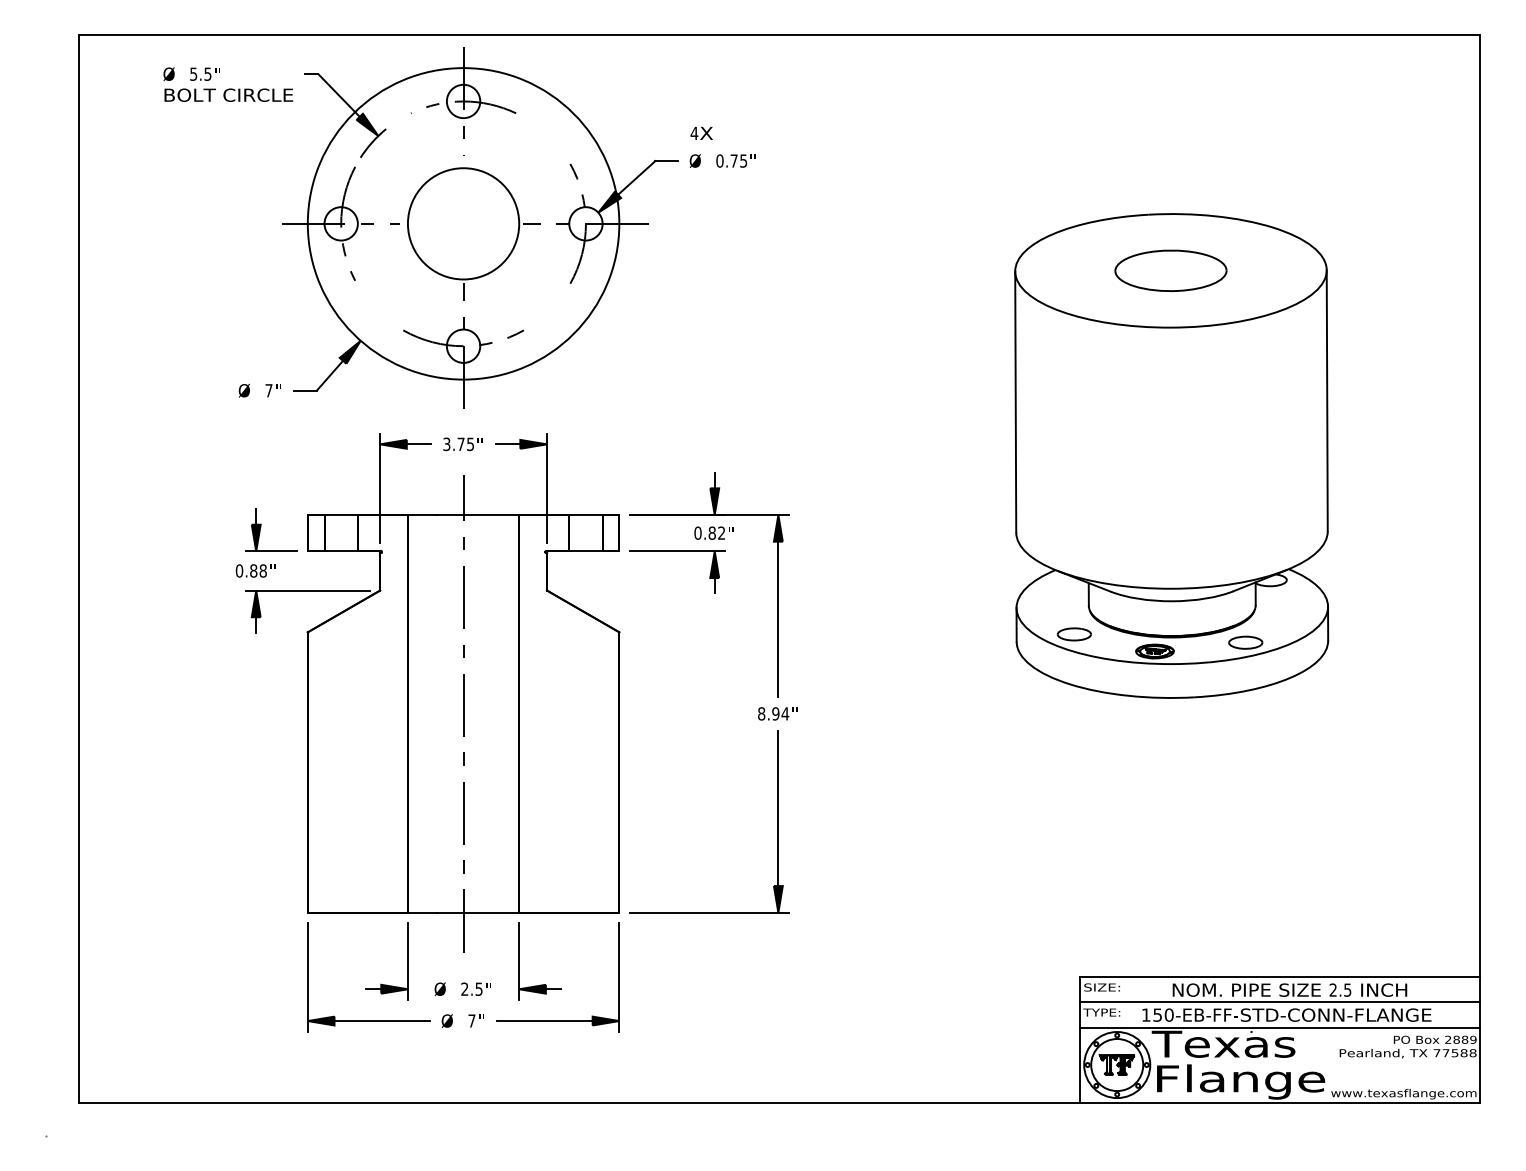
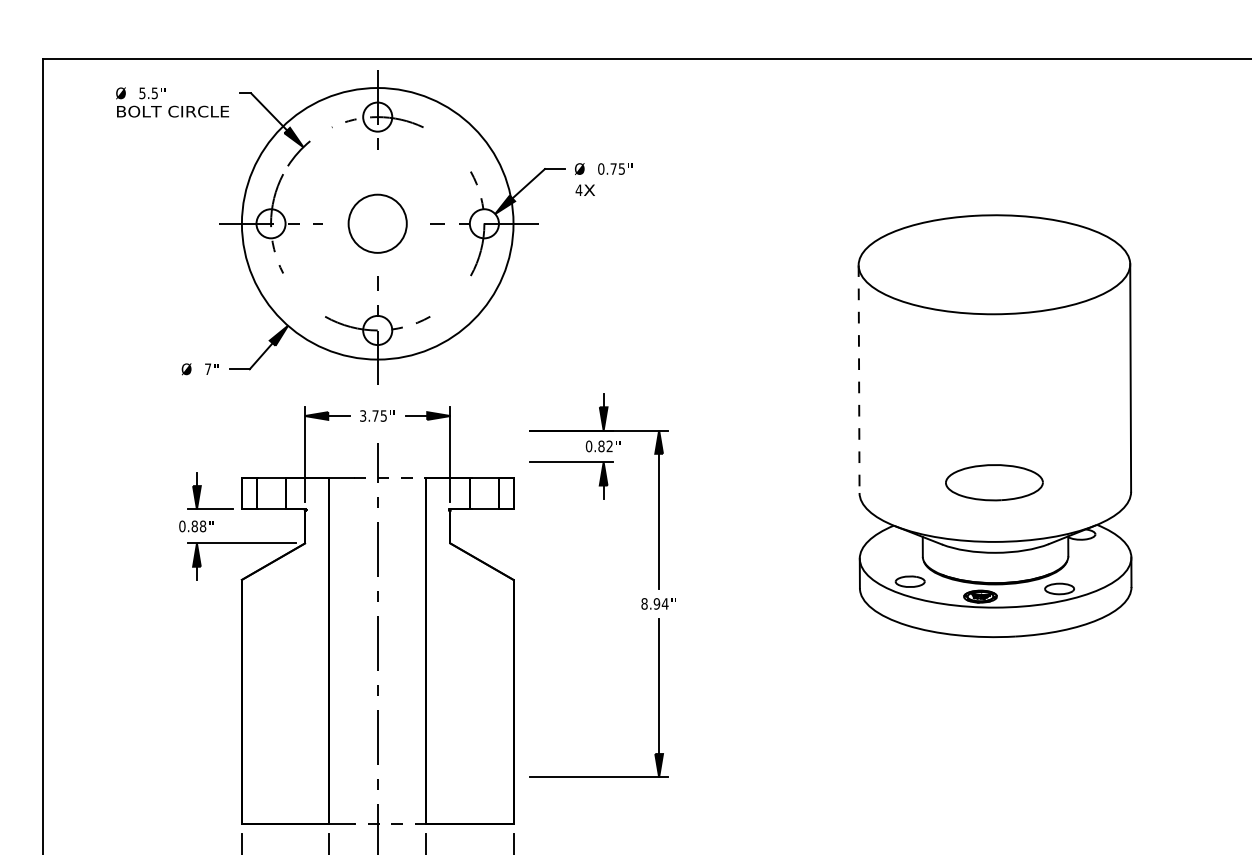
text: (701, 133) -> (585, 190), moved
circle: (463, 223) -> (377, 223), size x0.6
part: (1170, 270) -> (994, 482), moved
line: (1015, 402) -> (858, 379), solid -> dashed
line: (478, 515) -> (390, 478), solid -> dashed
part: (758, 708) -> (641, 599), moved
line: (477, 912) -> (389, 824), solid -> dashed

